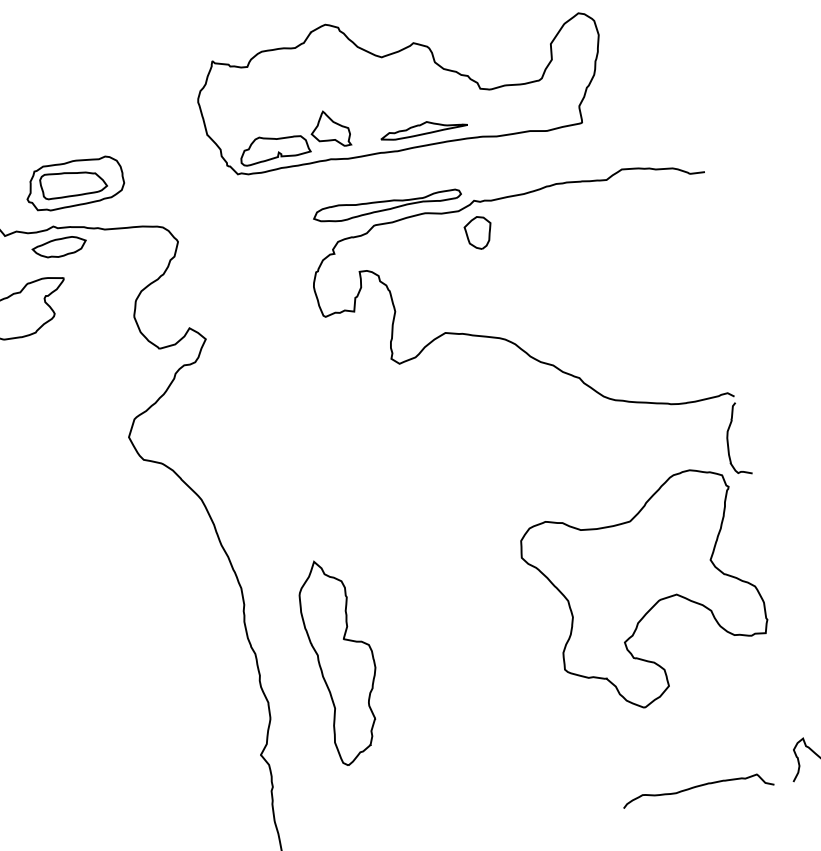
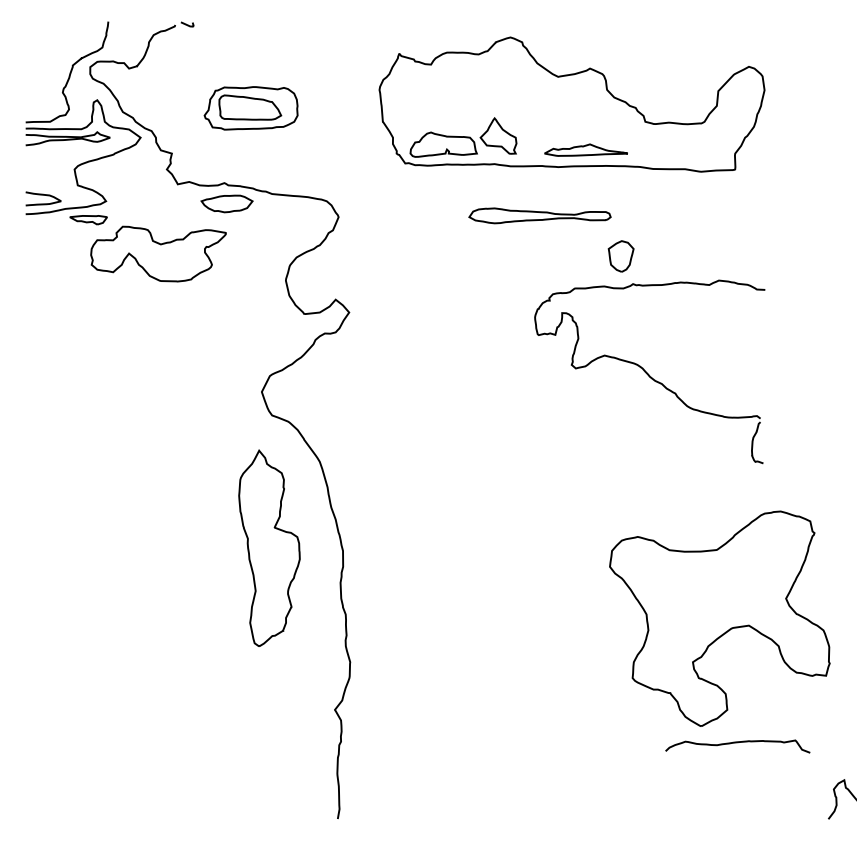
part: (73, 183) -> (250, 108), moved
part: (528, 347) -> (649, 371), size x0.6
part: (341, 660) -> (269, 547), moved
curve: (697, 787) -> (737, 743), moved

